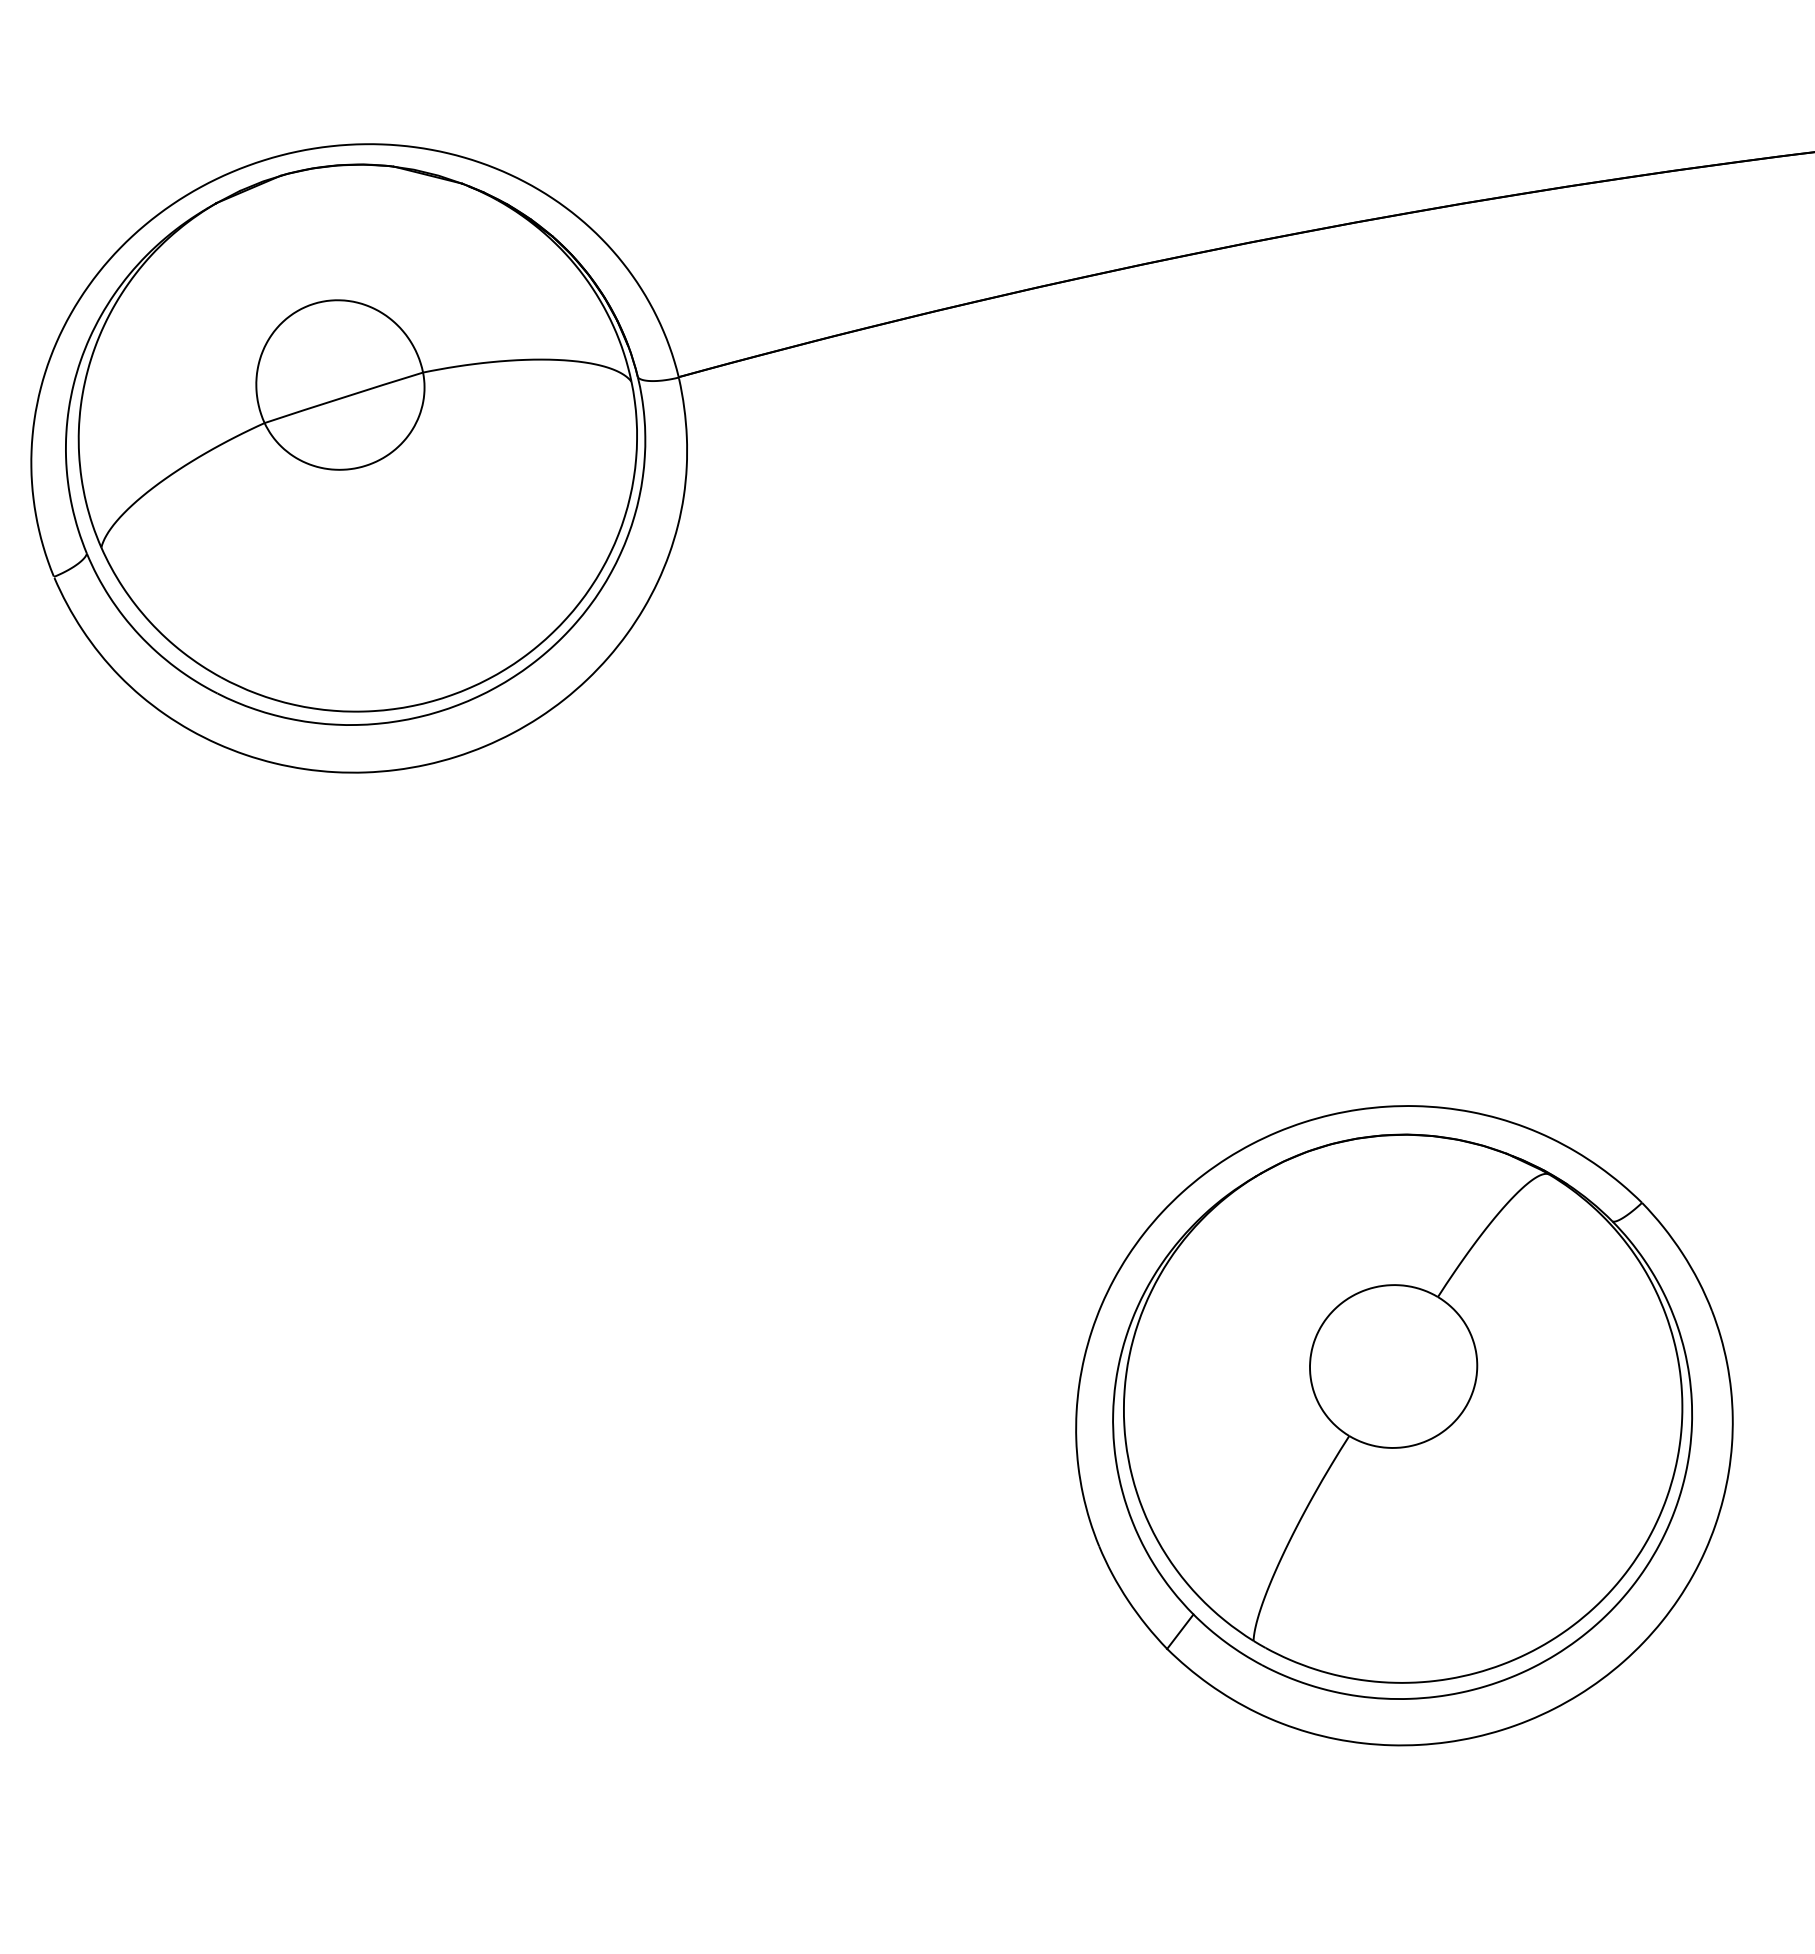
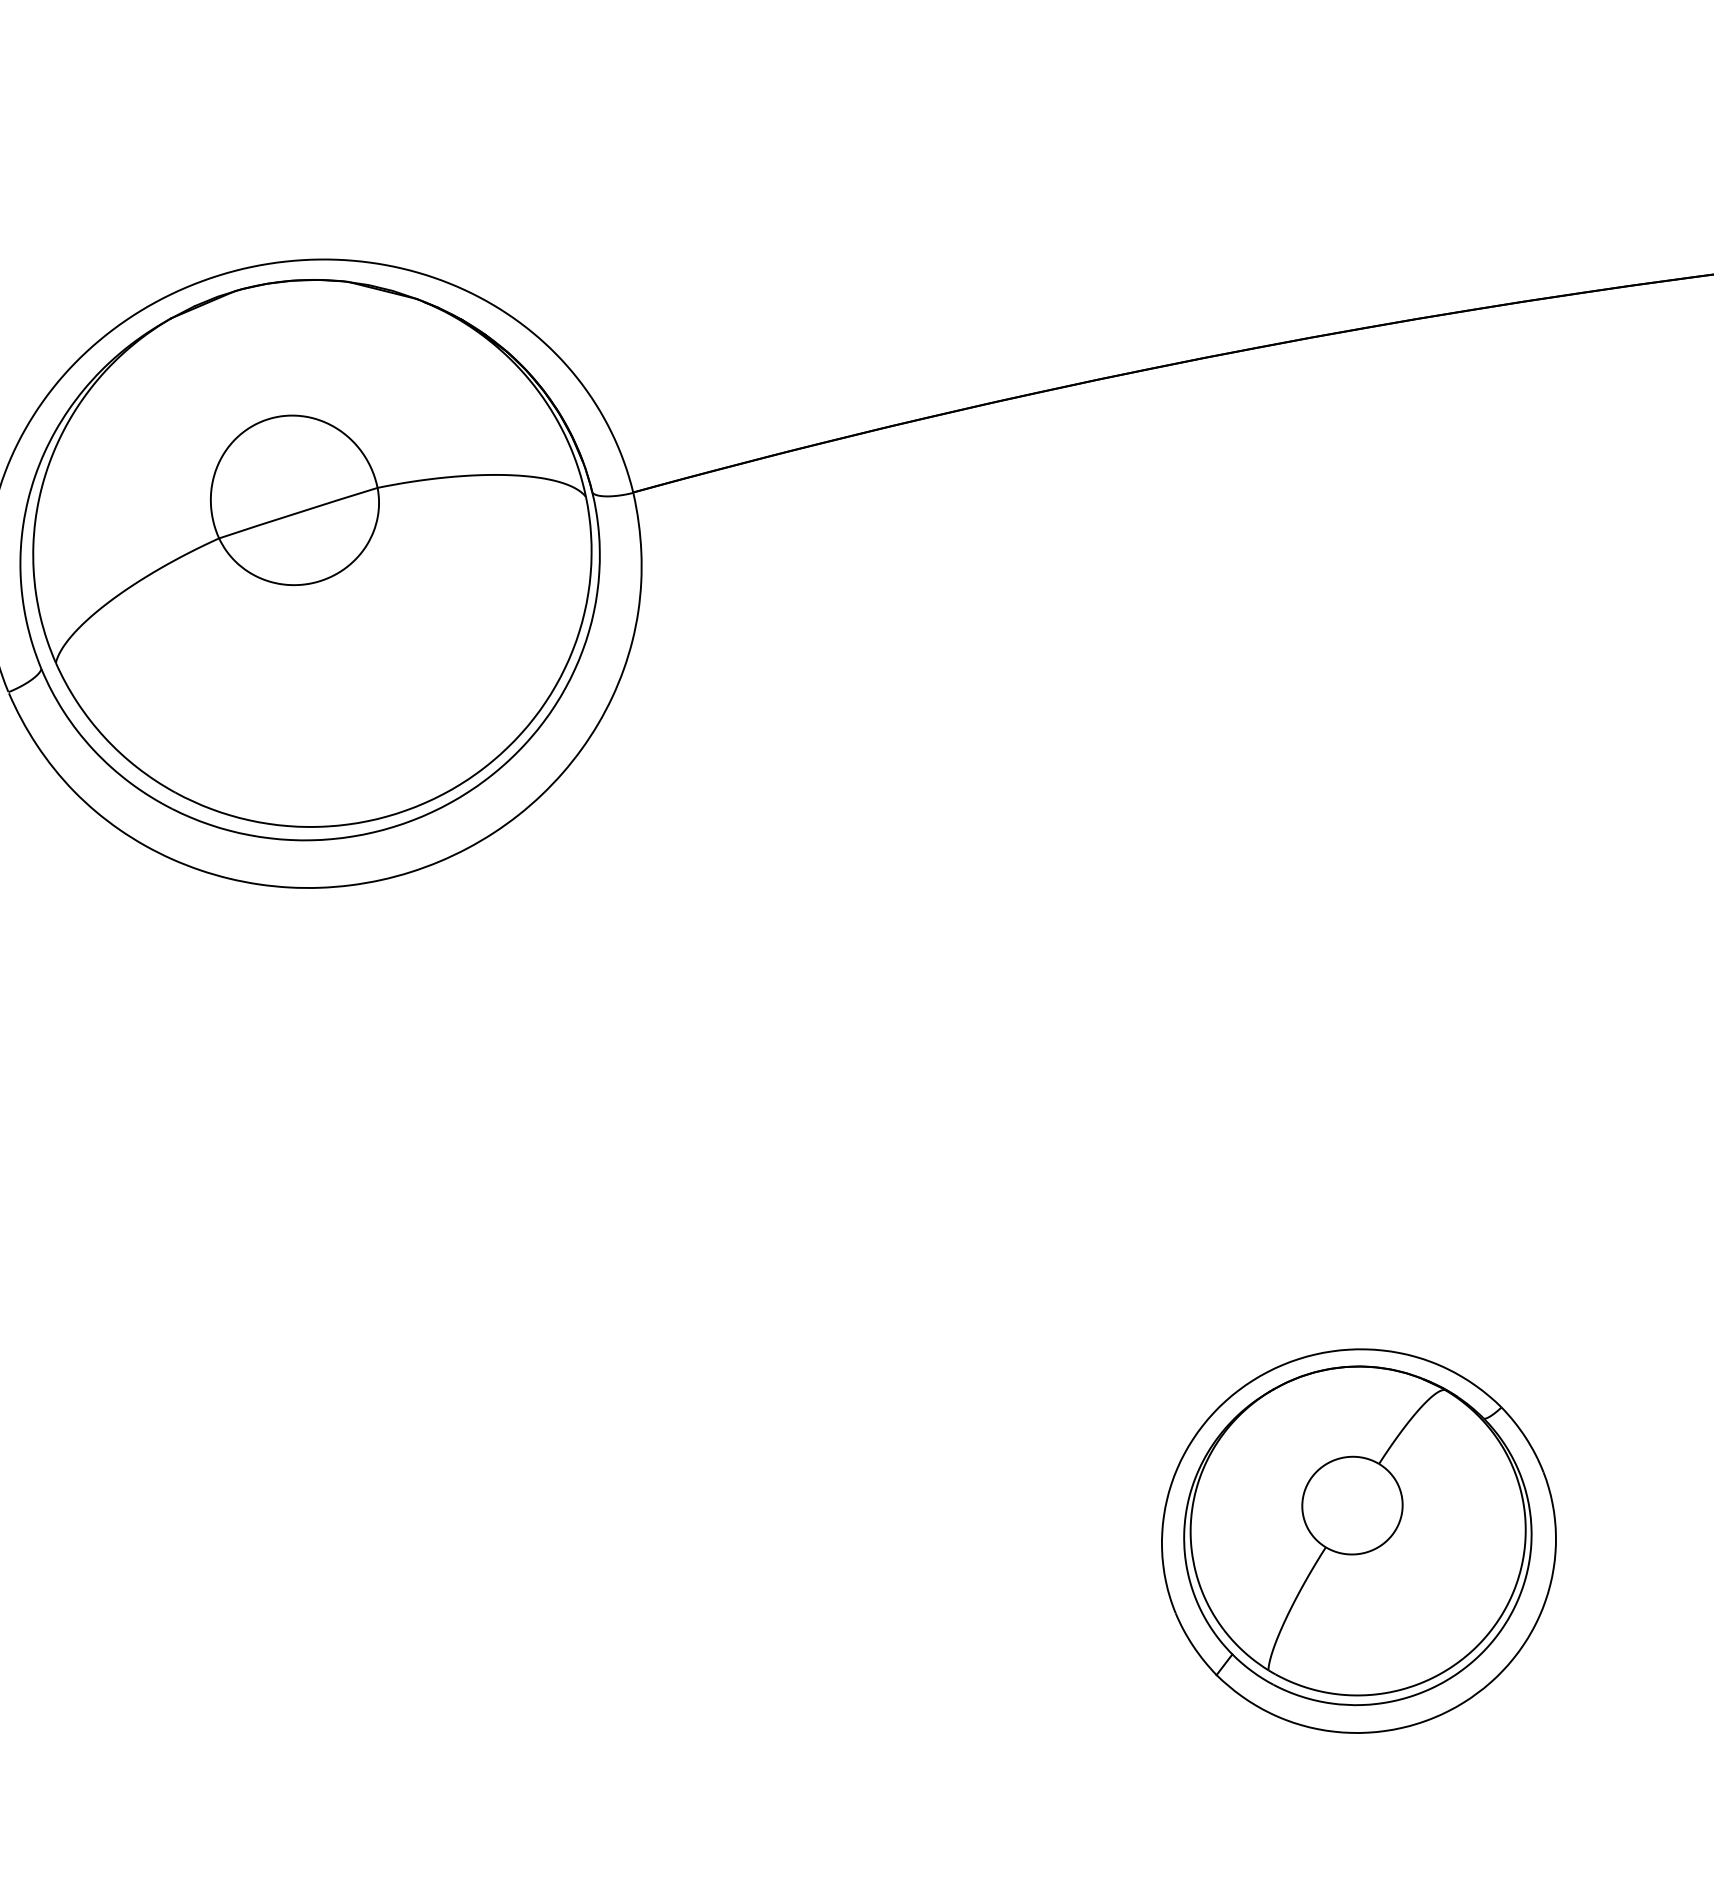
part: (1404, 1425) -> (1359, 1540), size x0.6

